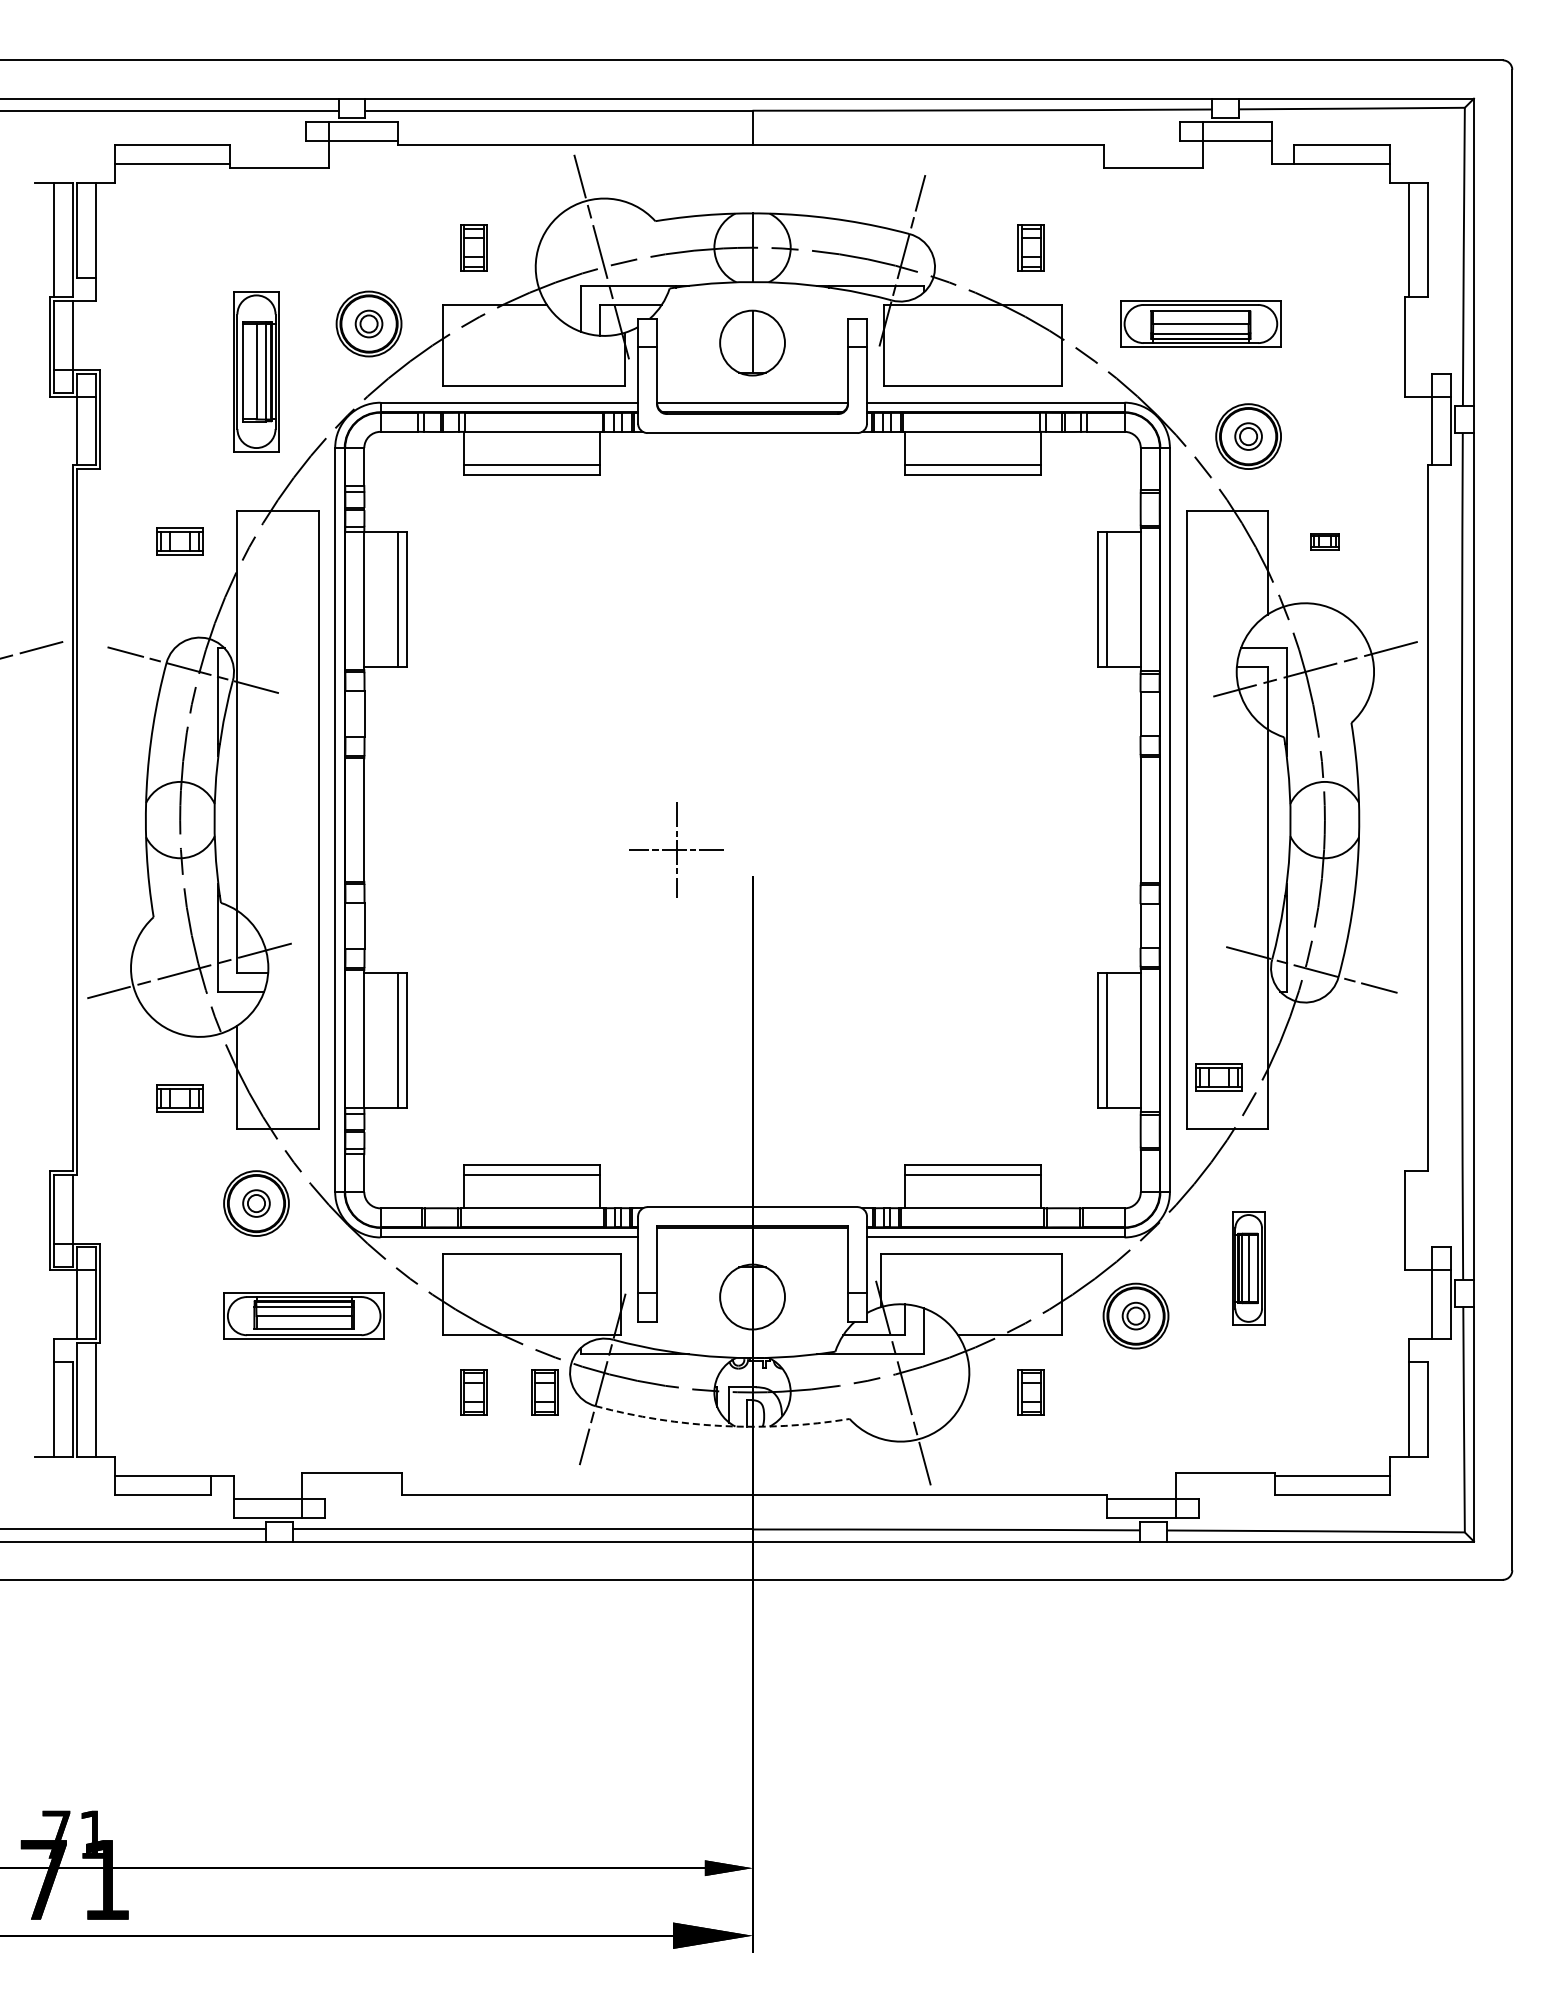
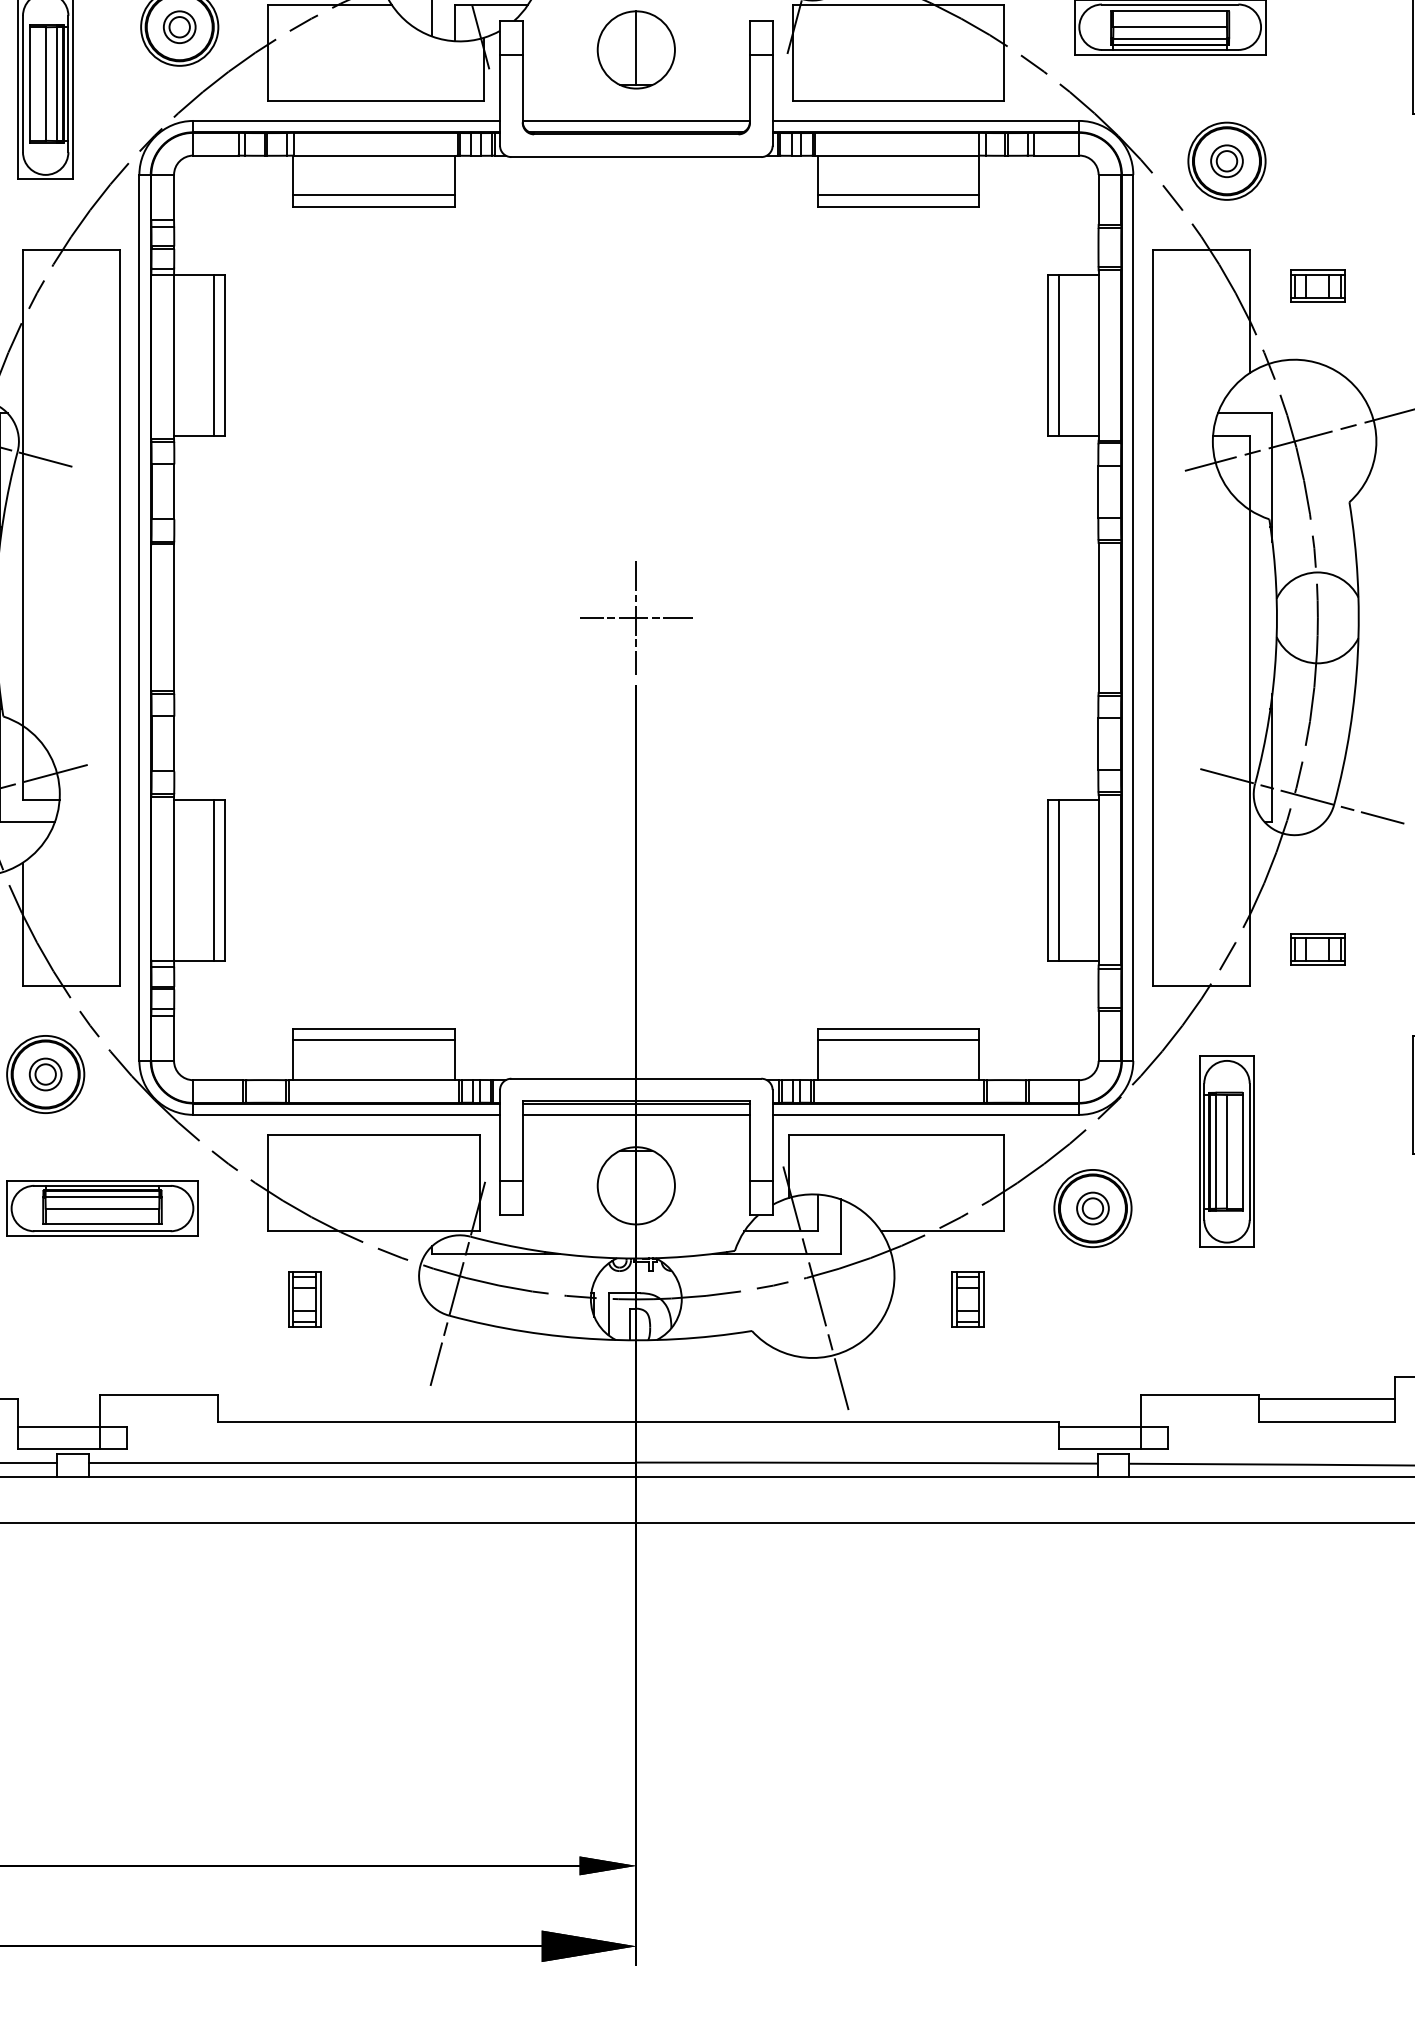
part: (1324, 541) -> (1317, 286), size x1.67
part: (676, 849) -> (636, 617), moved
part: (1218, 1077) -> (1317, 949), moved
line: (752, 1237) -> (636, 1114), added
part: (1248, 1268) -> (1226, 1151), size x1.43
part: (544, 1392) -> (388, 1299), removed
arc: (721, 1426) -> (599, 1339), dashed -> solid

